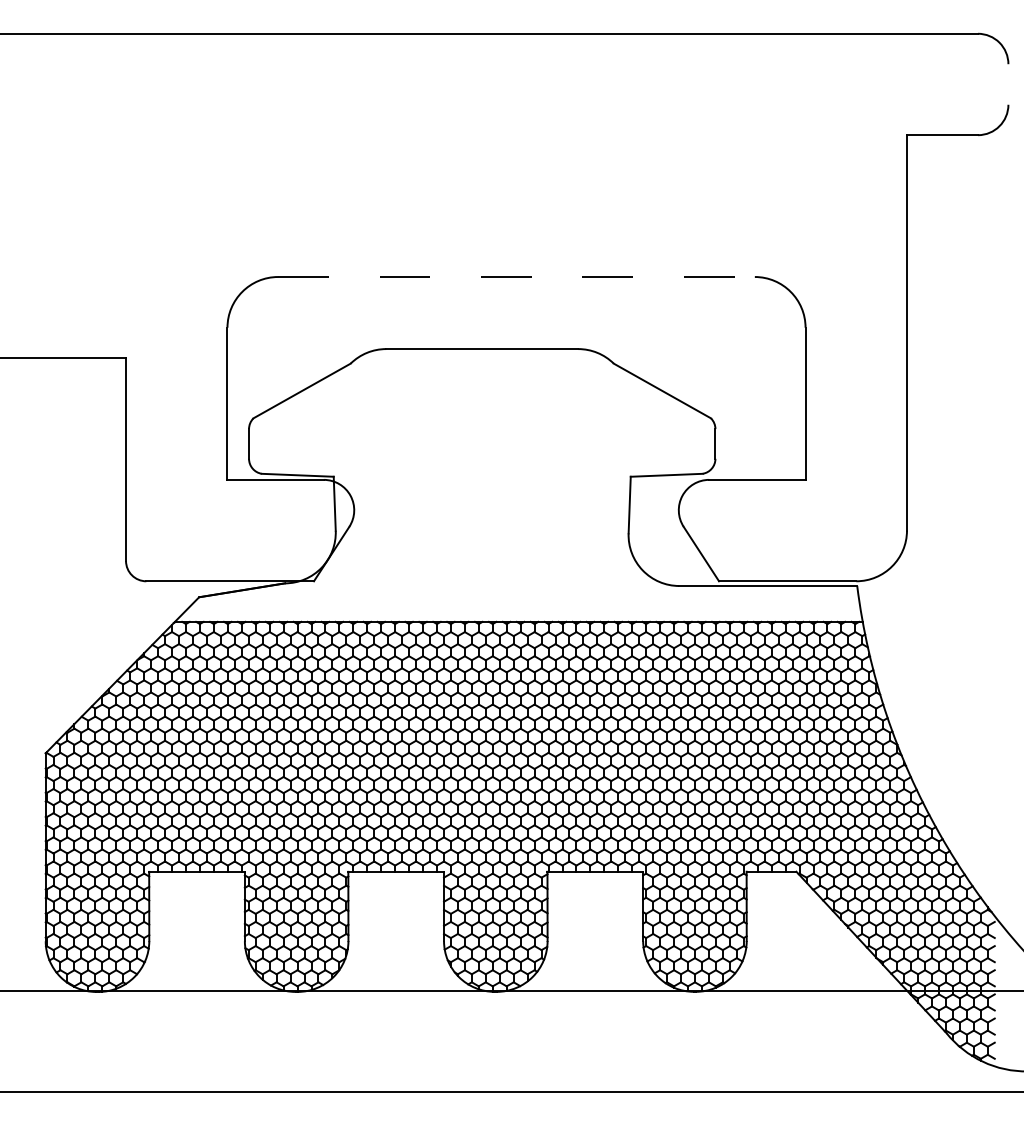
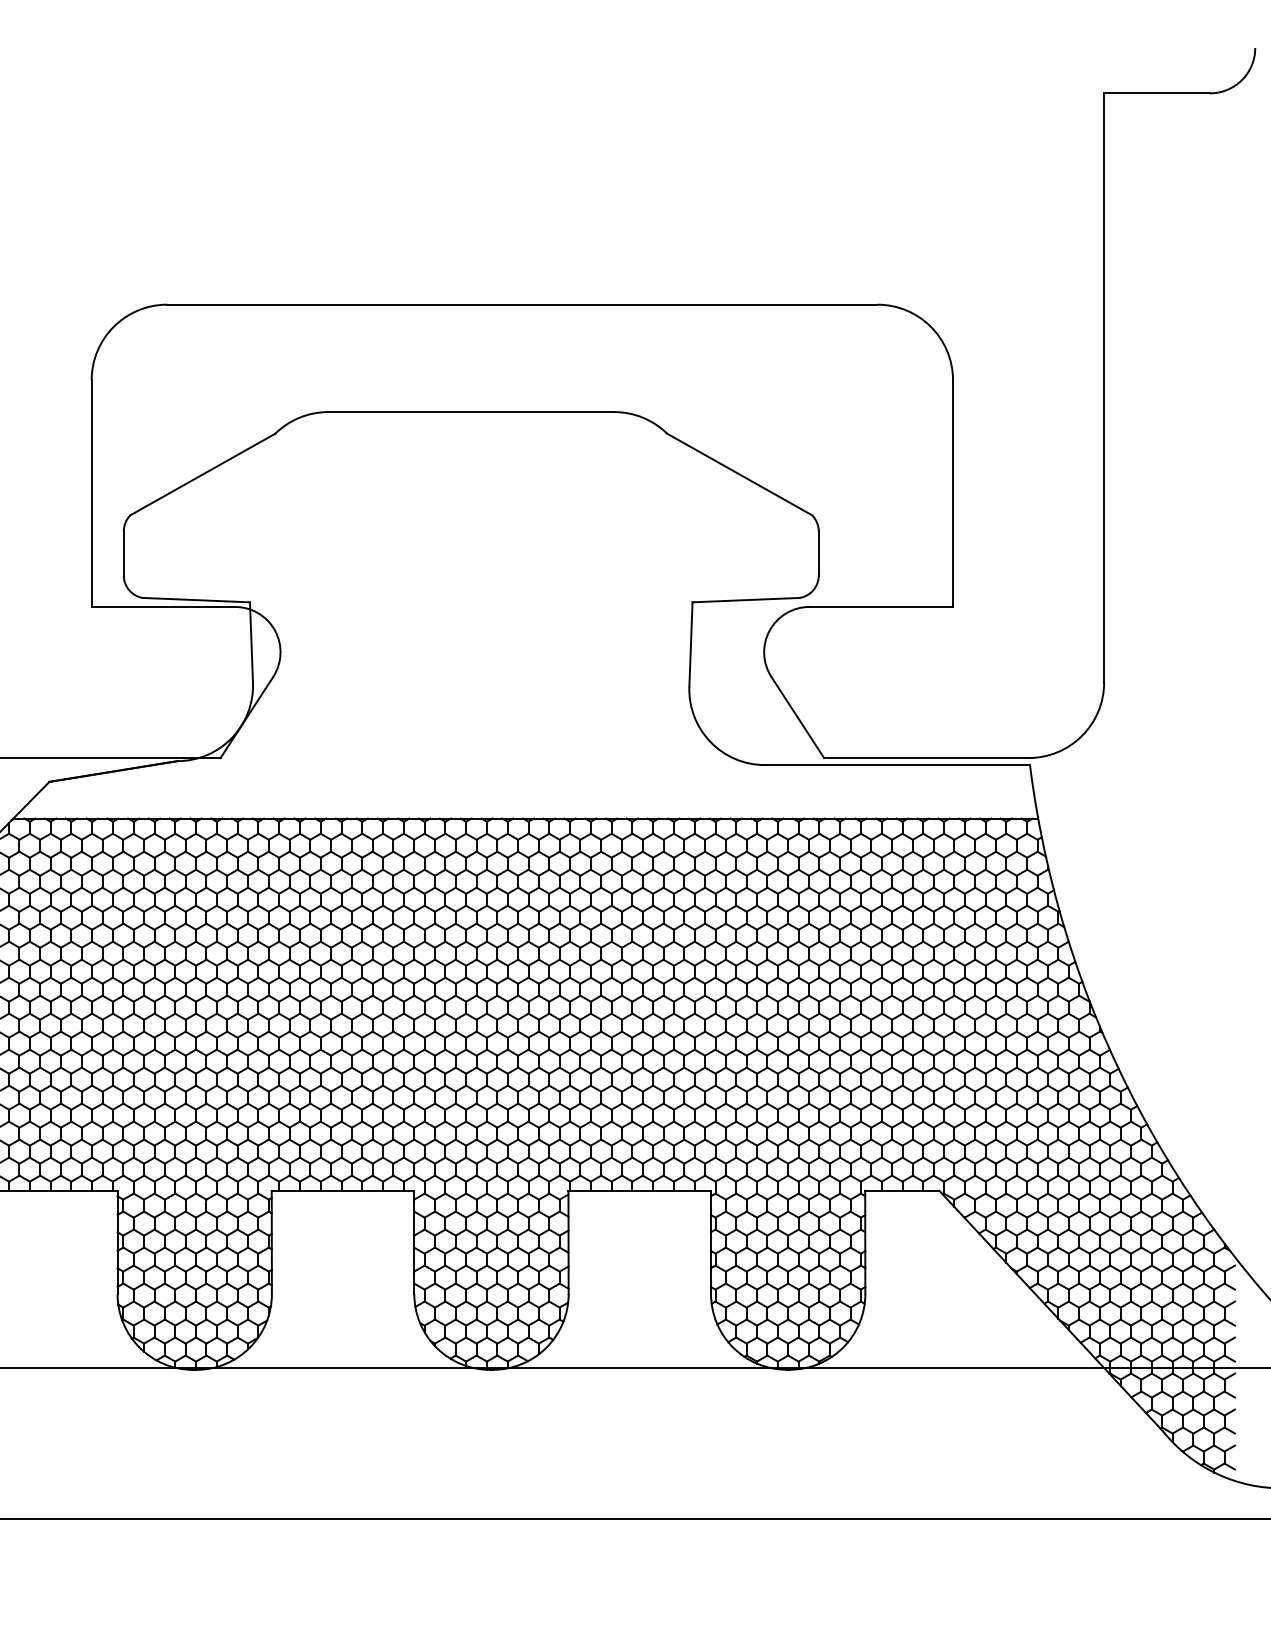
line: (517, 277) -> (523, 305), dashed -> solid

